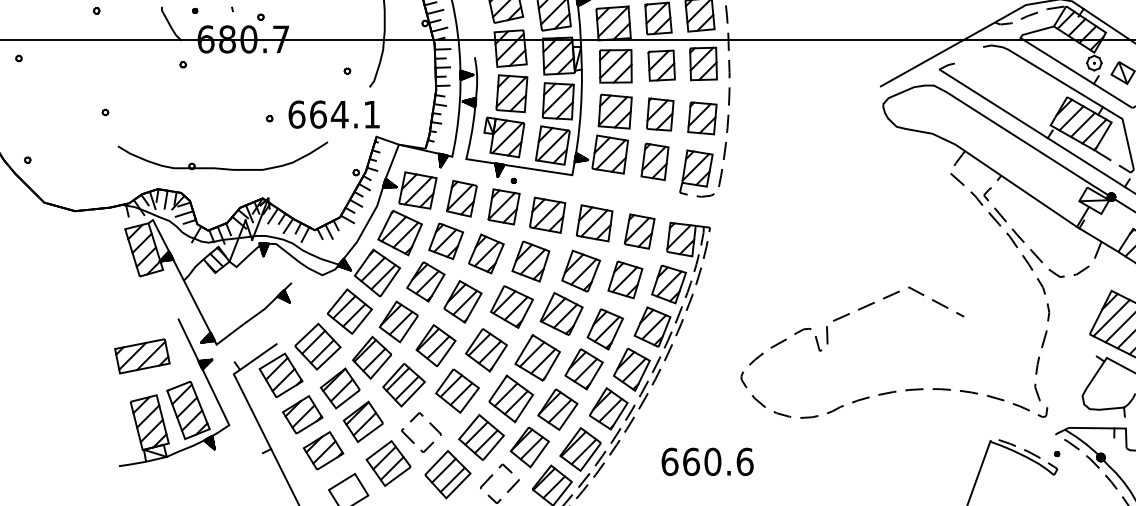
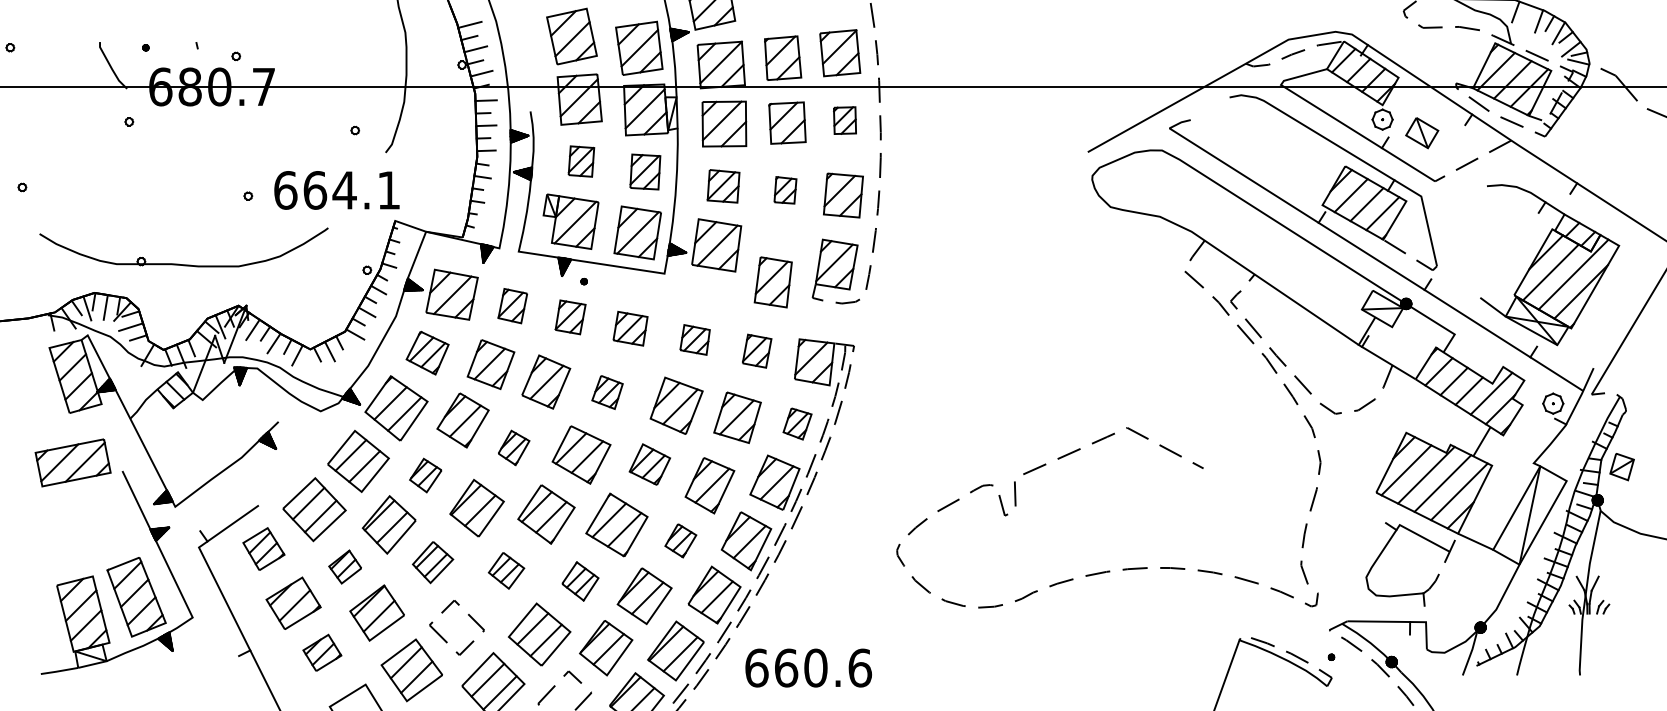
part: (703, 63) -> (844, 120), size x0.6
part: (511, 93) -> (581, 161), size x0.6
part: (558, 100) -> (645, 171), size x0.7
part: (615, 111) -> (723, 186), size x0.7
part: (660, 114) -> (785, 190), size x0.6
part: (654, 161) -> (772, 282), moved
part: (461, 198) -> (512, 305), size x0.7
part: (503, 207) -> (570, 317), size x0.7
part: (547, 215) -> (630, 328), size x0.7
part: (594, 223) -> (694, 339), size x0.6
part: (639, 231) -> (756, 350), size x0.7
part: (399, 232) -> (427, 352), size x0.7
part: (530, 261) -> (607, 392), size x0.6
part: (668, 284) -> (797, 423), size x0.6
part: (462, 301) -> (513, 447), size x0.6
part: (561, 313) -> (649, 464), size x0.7
part: (398, 321) -> (425, 475), size x0.6
part: (141, 356) -> (72, 462), moved
part: (583, 369) -> (680, 540), size x0.6
part: (280, 374) -> (263, 548), size x0.7
part: (403, 385) -> (432, 562), size x0.7
part: (339, 388) -> (344, 566), size x0.6
part: (457, 390) -> (506, 570), size x0.6
part: (511, 398) -> (580, 581), size x0.6
part: (323, 450) -> (322, 652), size x0.7
text: (707, 461) -> (808, 667), moved

